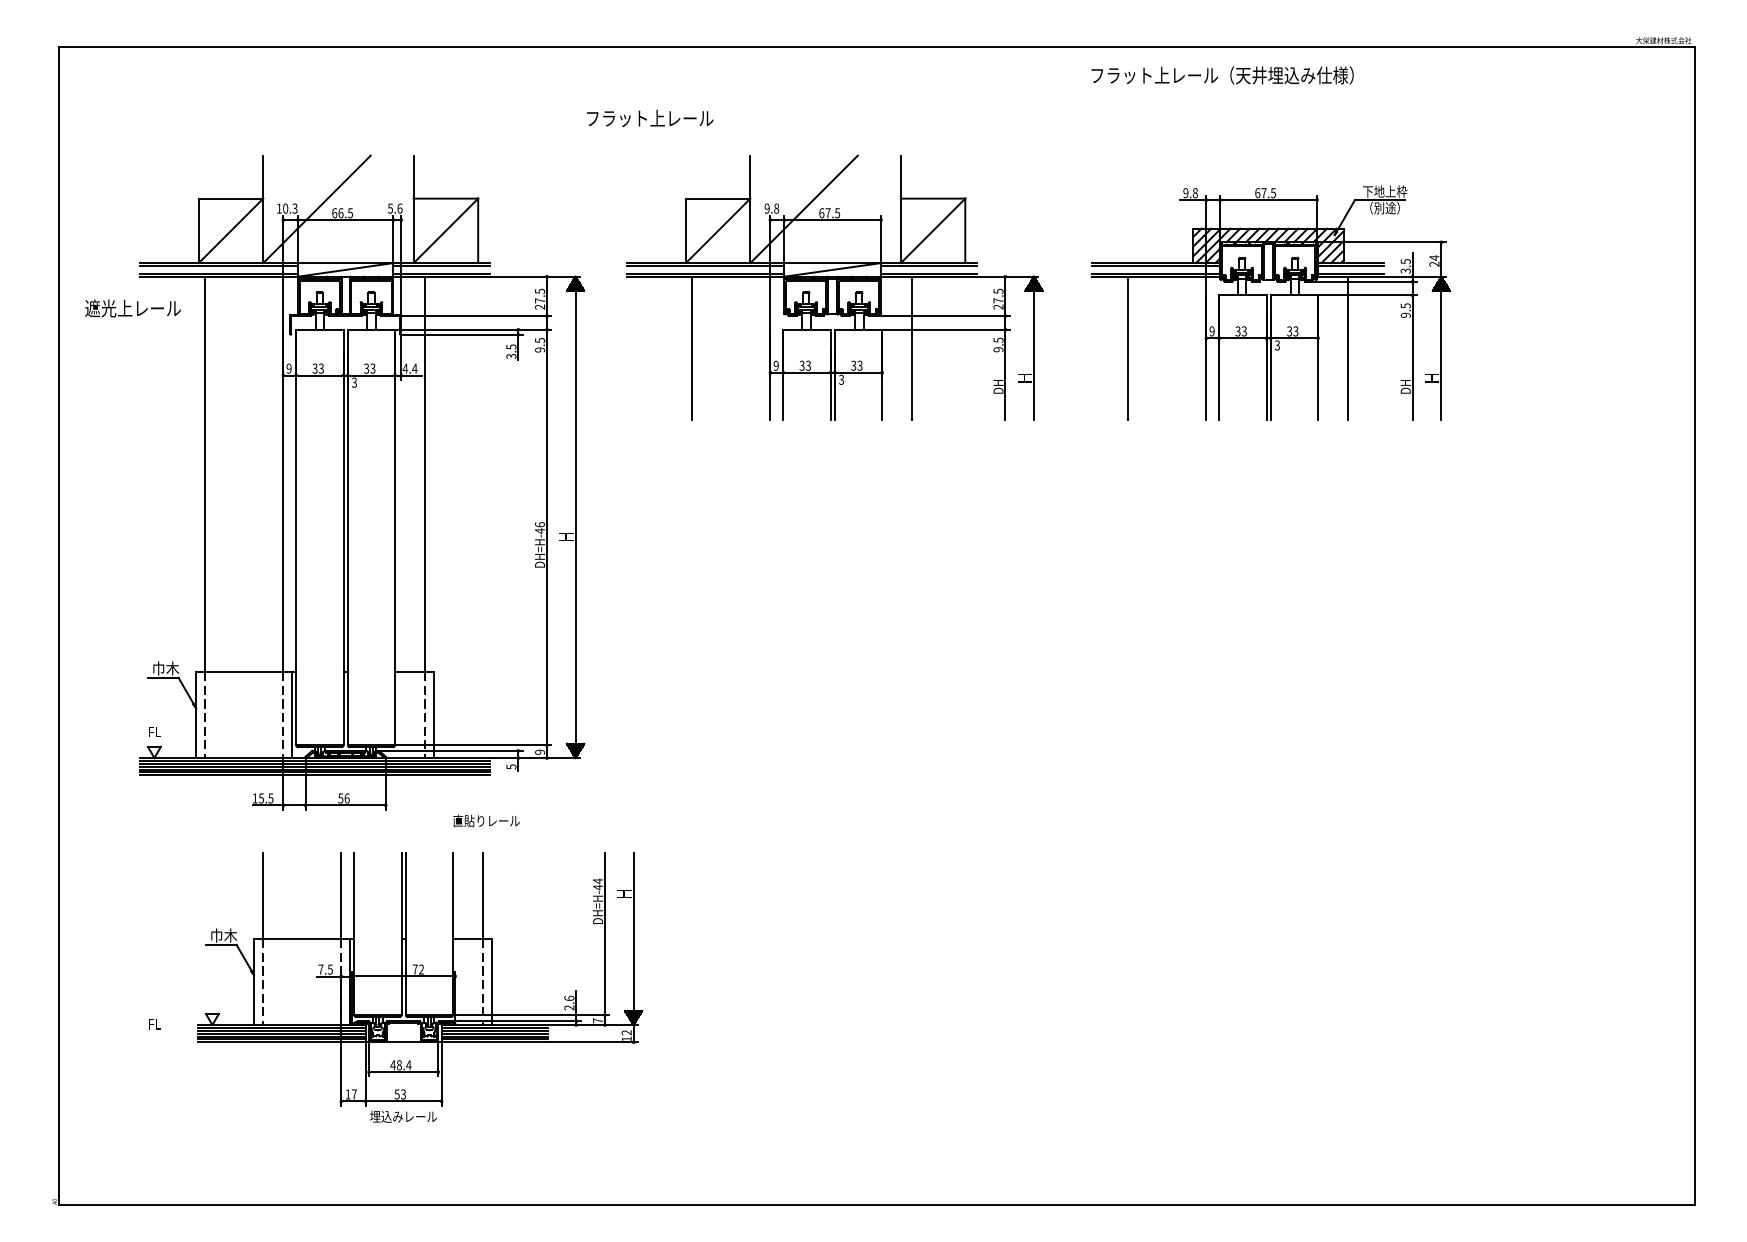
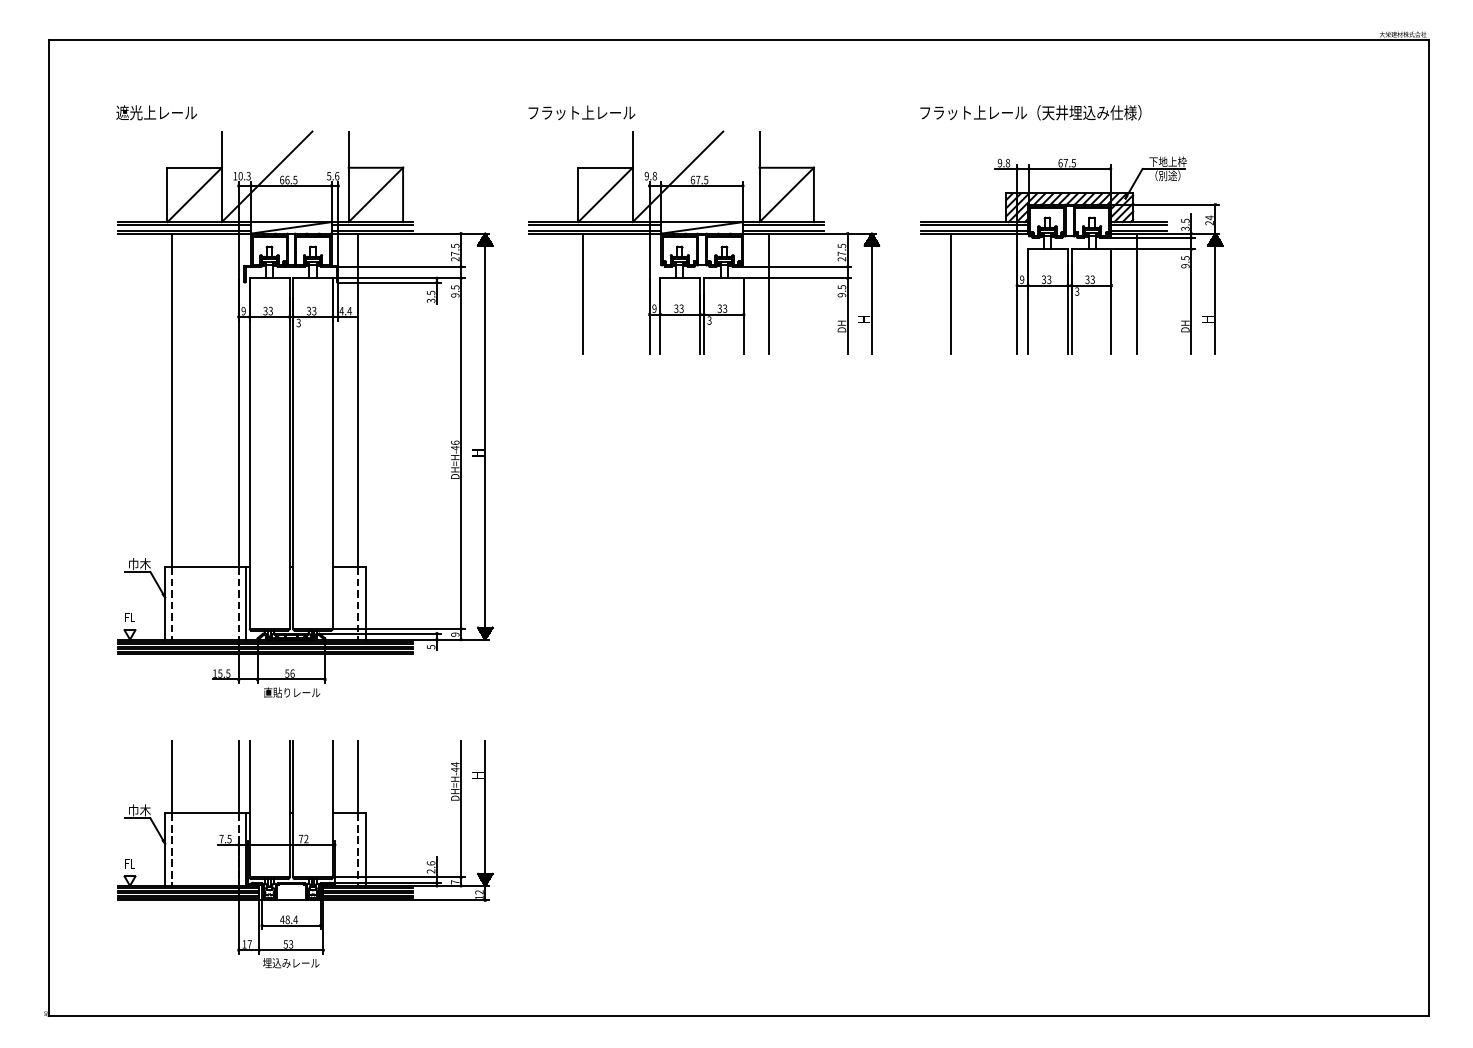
text: (1222, 75) -> (1030, 112), moved
text: (650, 117) -> (582, 111), moved
text: (132, 308) -> (156, 112), moved
text: (486, 820) -> (292, 692), moved
part: (420, 987) -> (305, 854), moved

